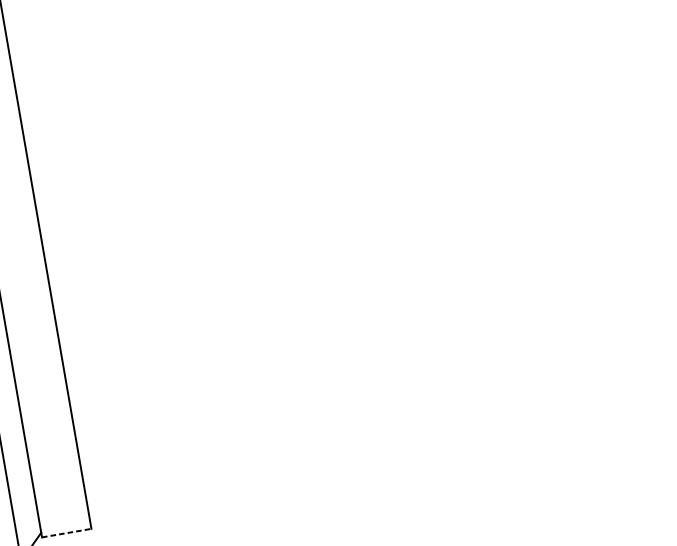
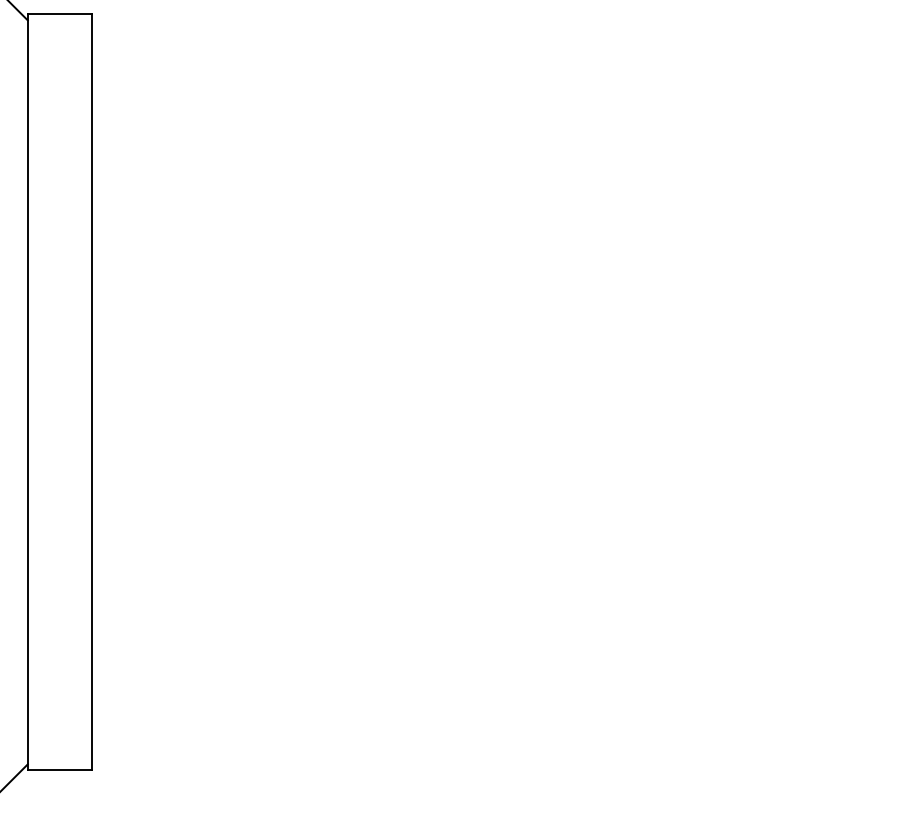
line: (66, 533) -> (59, 770), dashed -> solid

